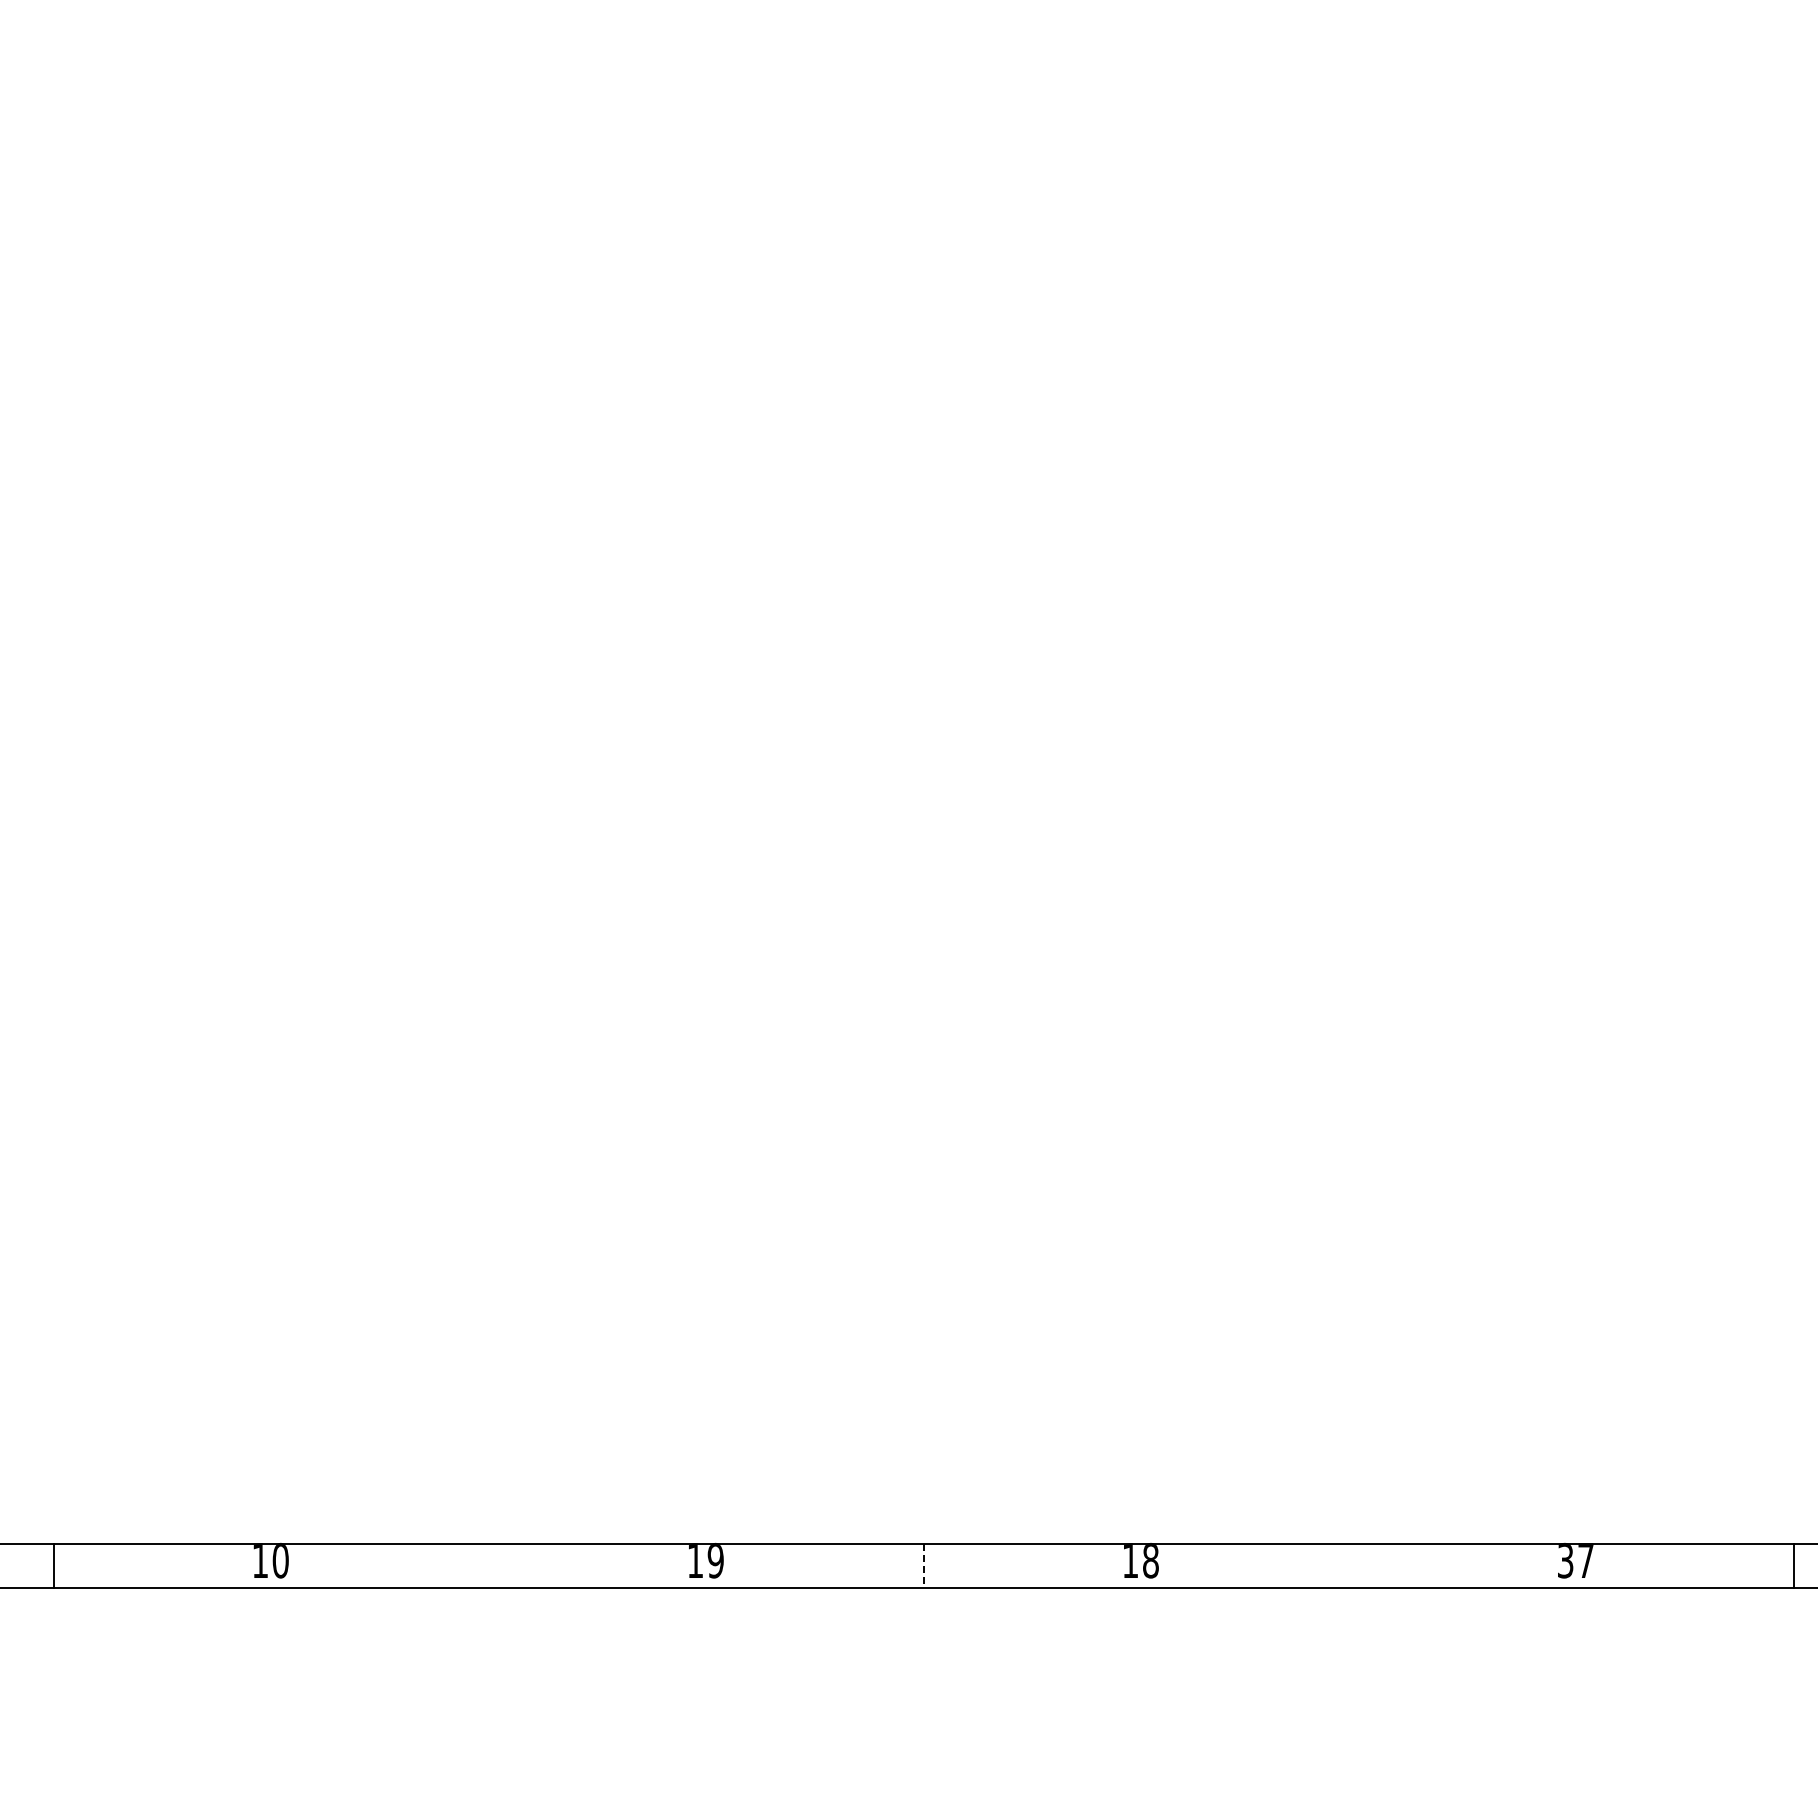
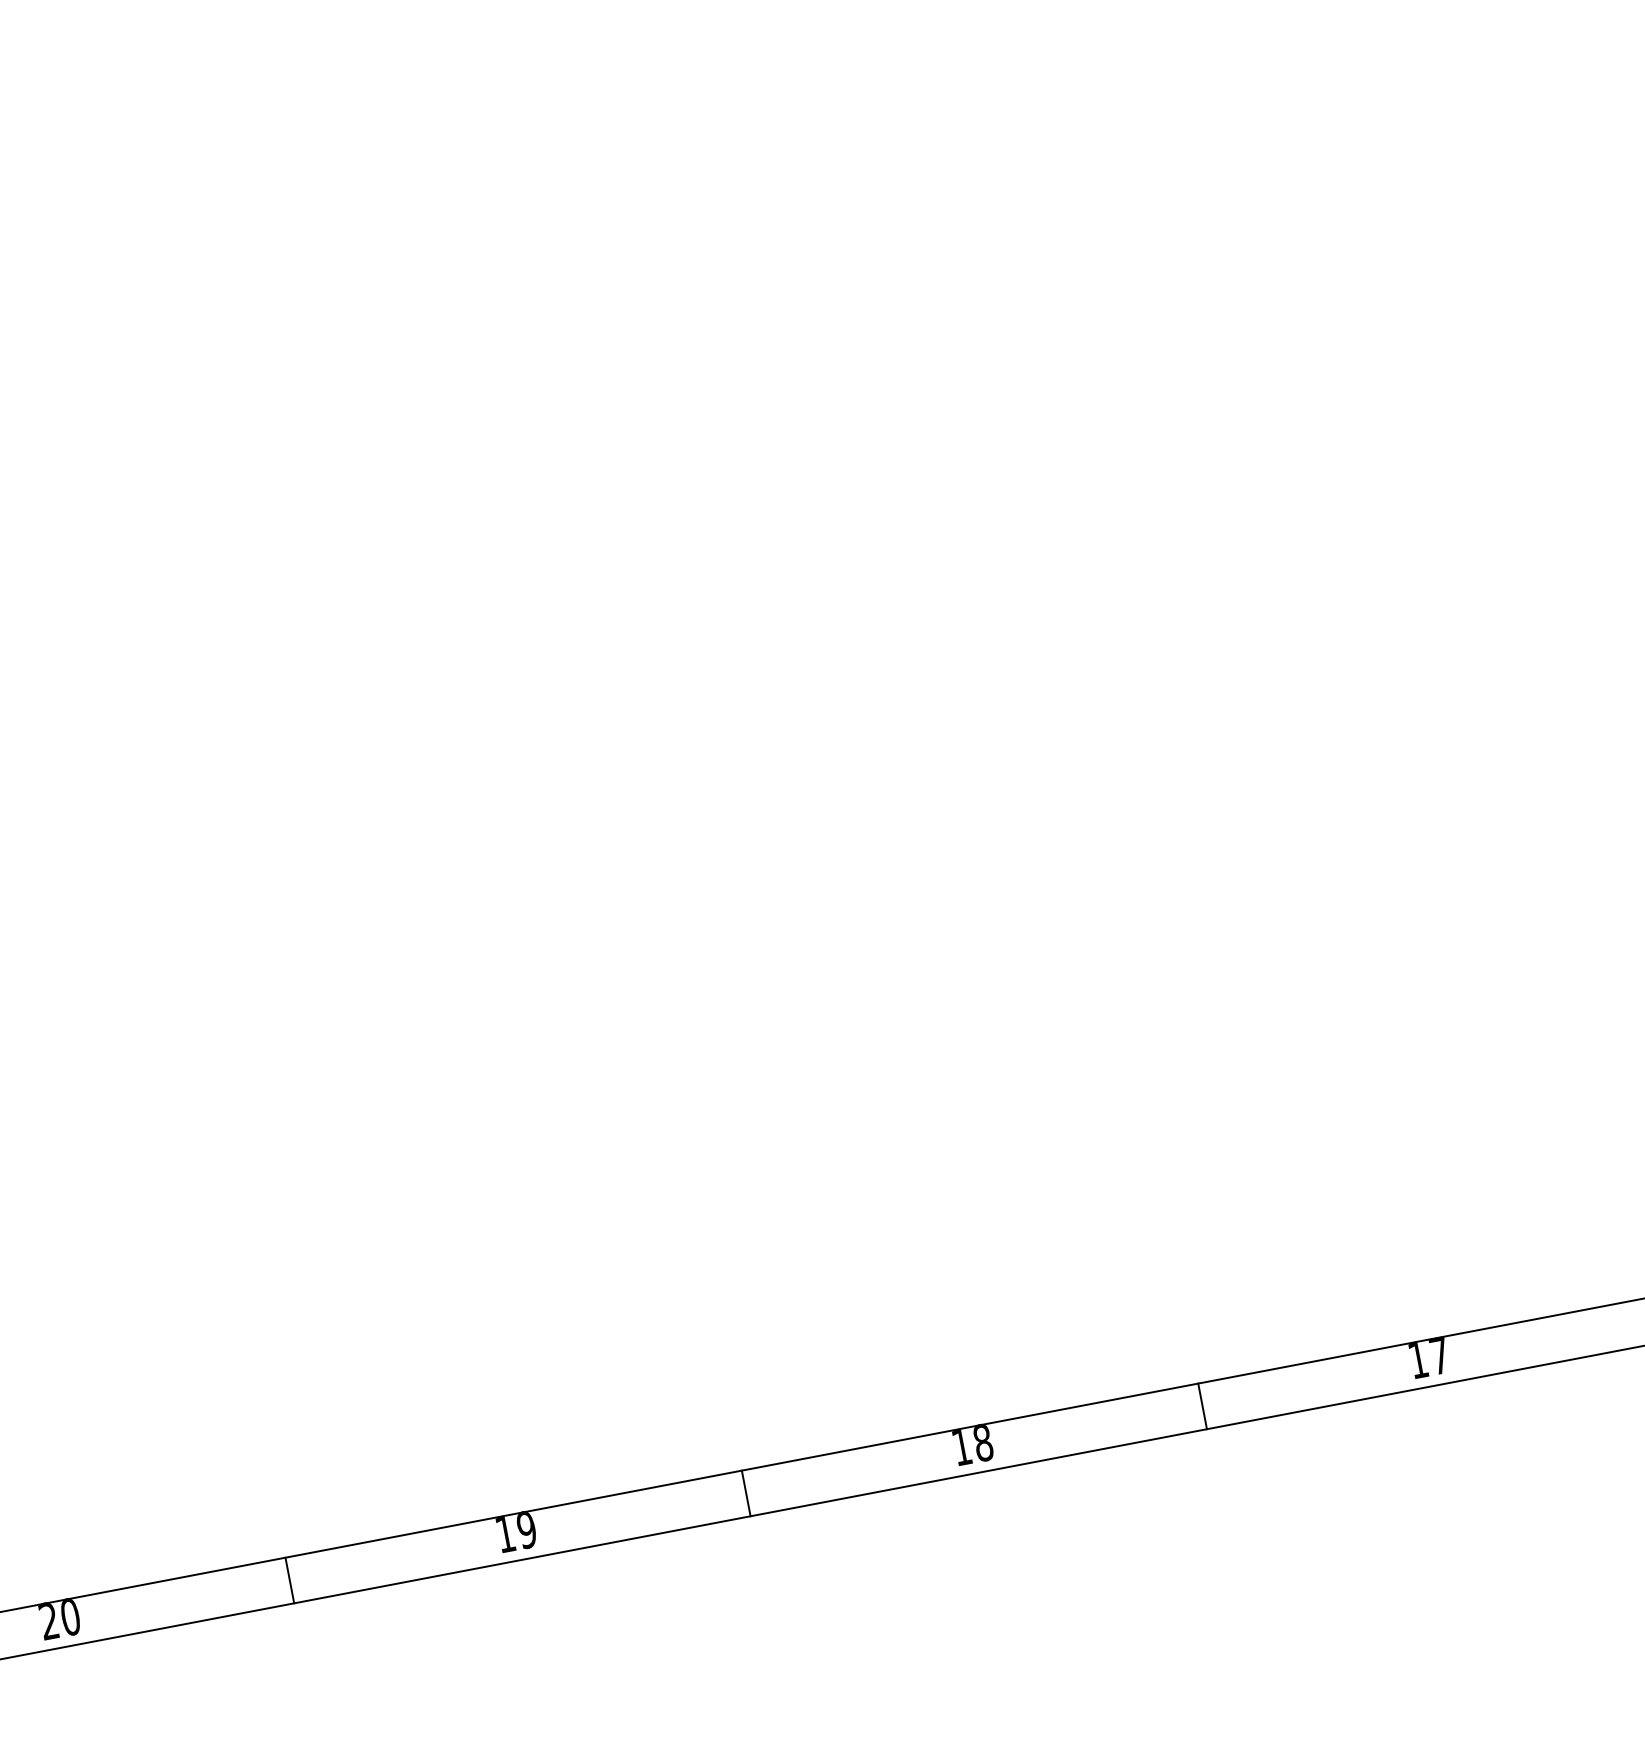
text: (259, 1559) -> (47, 1619), 10 -> 20
text: (1565, 1560) -> (1418, 1359), 37 -> 17
line: (488, 1565) -> (289, 1580), added
line: (923, 1565) -> (745, 1493), dashed -> solid
line: (1359, 1565) -> (1203, 1406), added

